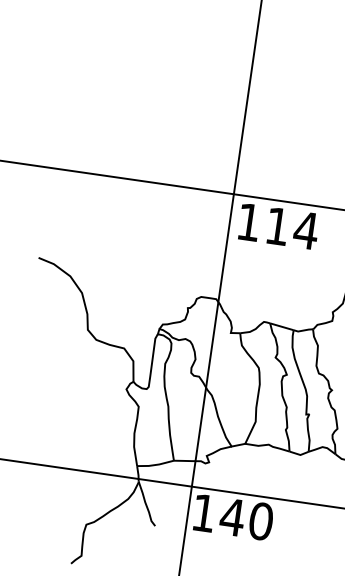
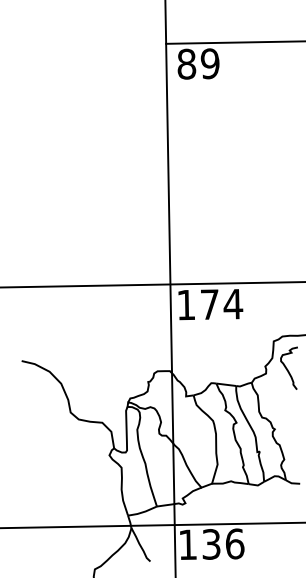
text: (277, 226) -> (209, 304), 114 -> 174
text: (246, 518) -> (222, 543), 140 -> 136

